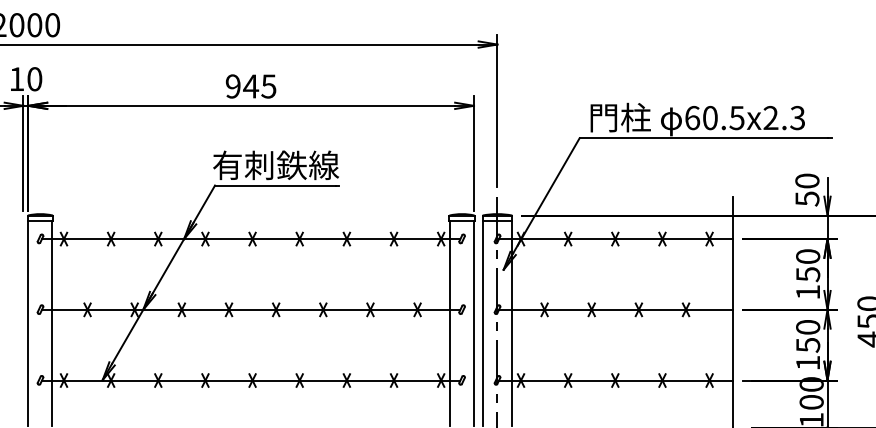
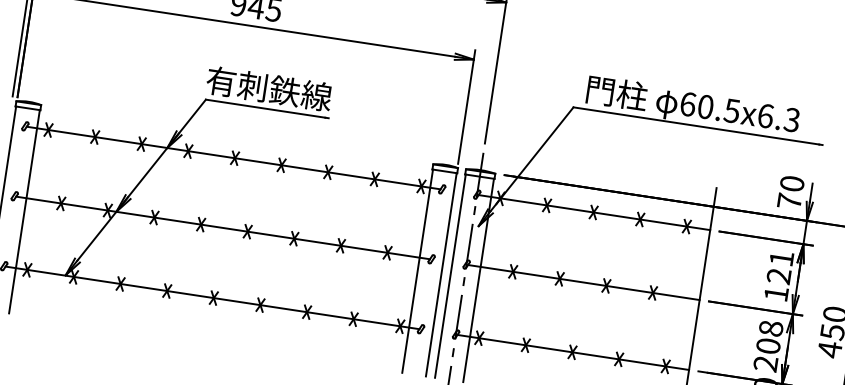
text: (770, 117) -> (765, 115), 60.5x2.3 -> 60.5x6.3
text: (807, 198) -> (789, 201), 50 -> 70
text: (808, 265) -> (780, 267), 150 -> 121
text: (808, 344) -> (768, 345), 150 -> 208

